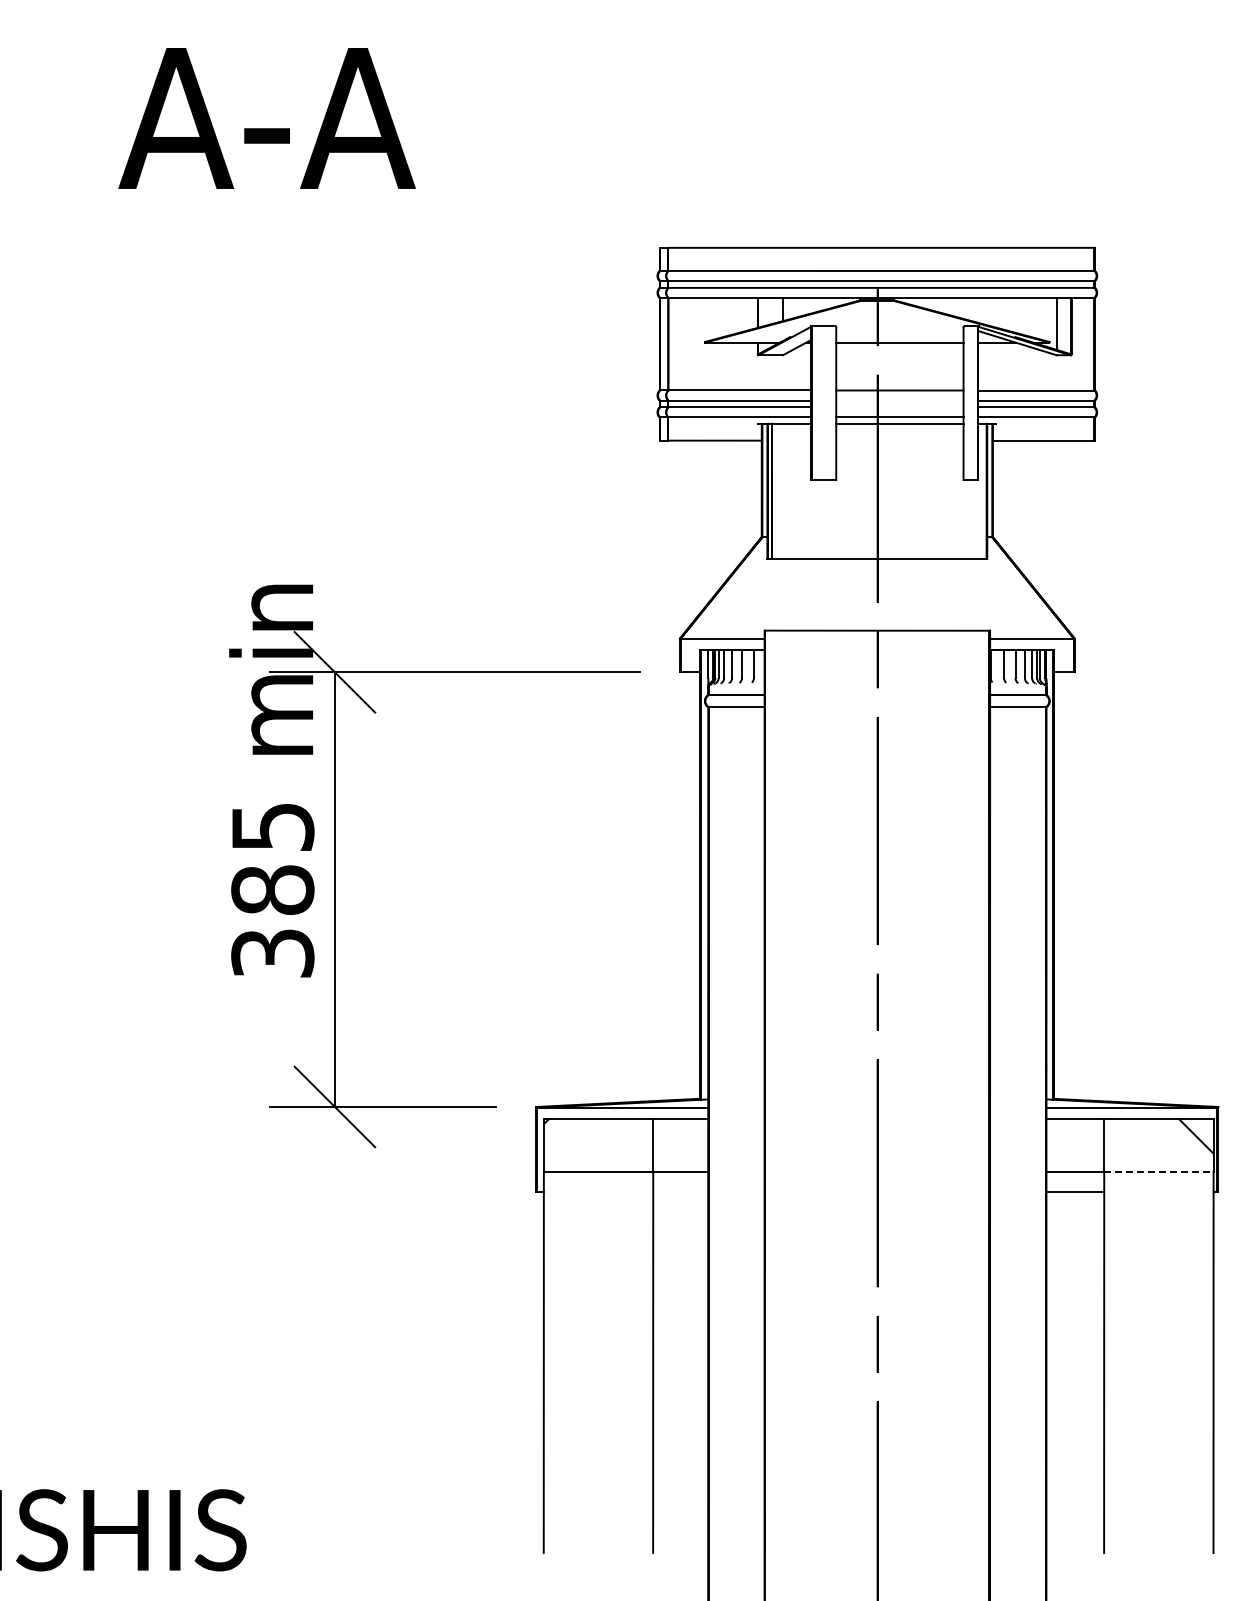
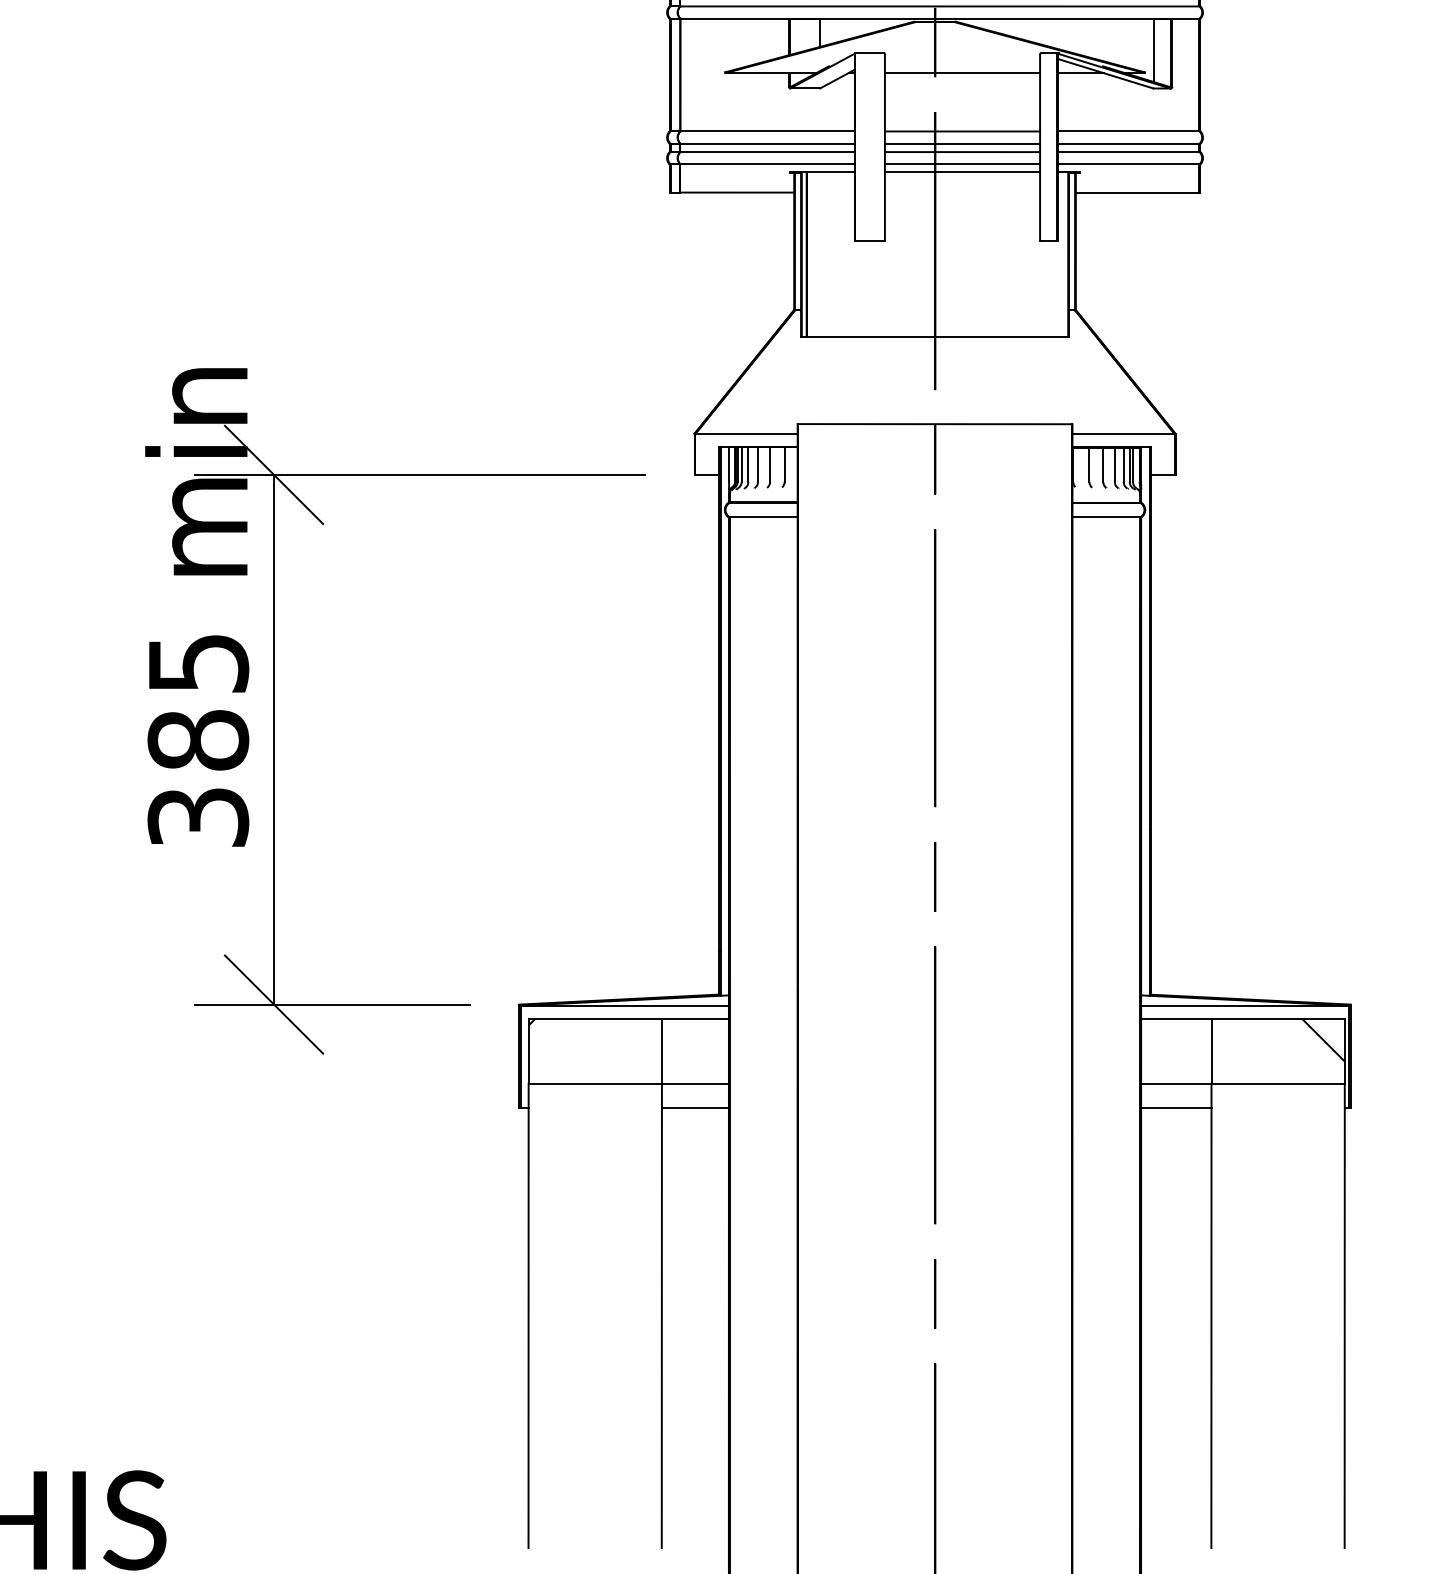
line: (899, 400) -> (962, 143), added
line: (899, 407) -> (962, 152), added
line: (1158, 1171) -> (1277, 1083), dashed -> solid
line: (680, 1191) -> (695, 1107), added

